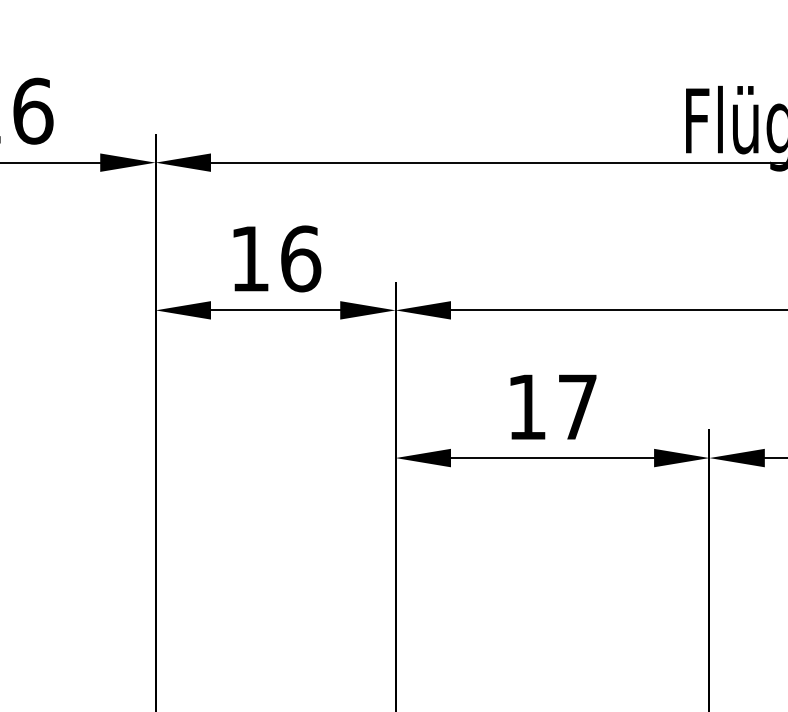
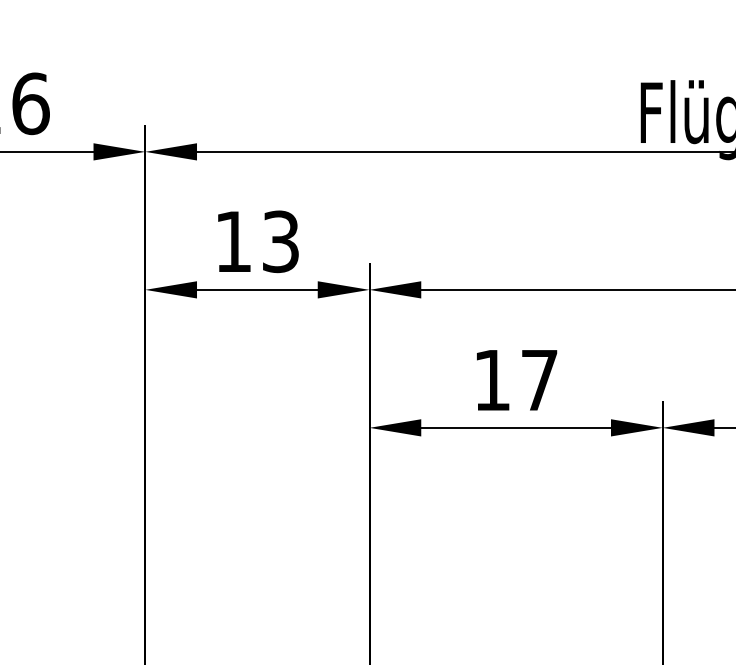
text: (301, 258) -> (281, 241), 16 -> 13

